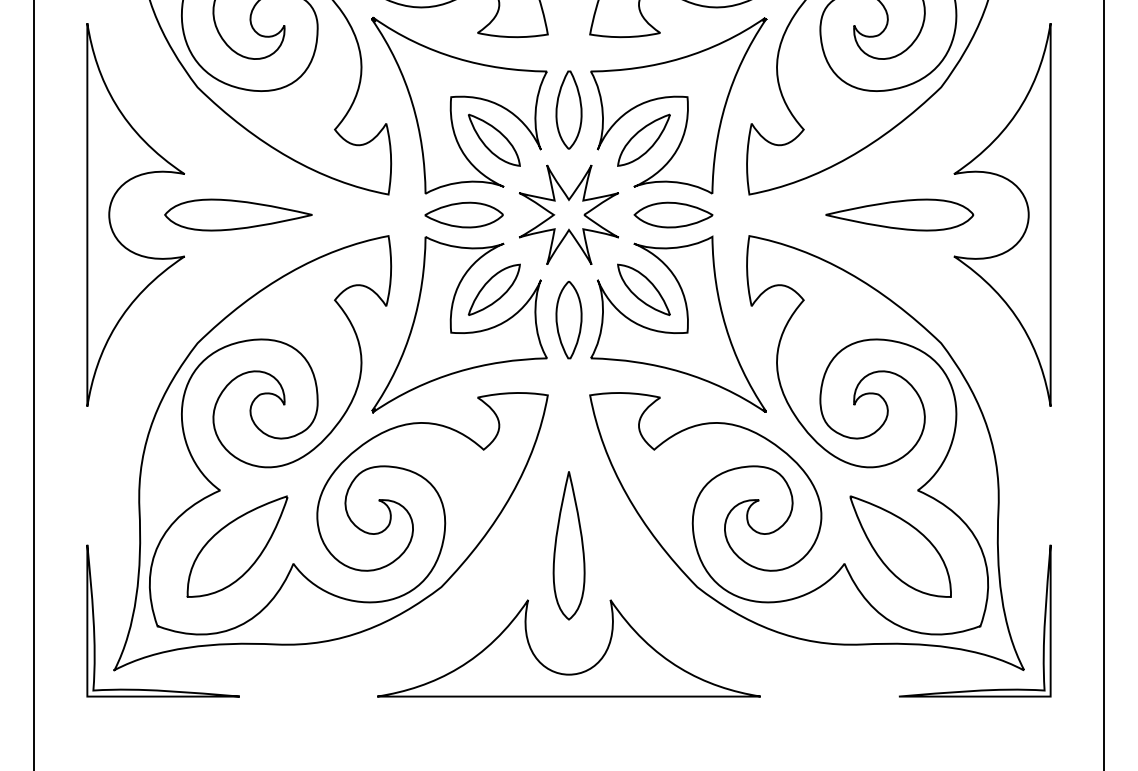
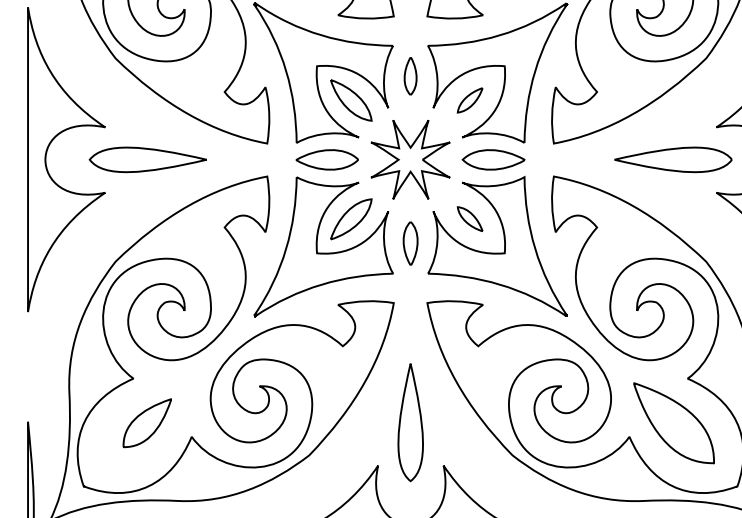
part: (568, 109) -> (410, 76), size x0.6
part: (643, 139) -> (469, 99), size x0.6
part: (643, 289) -> (469, 218), size x0.6
part: (568, 320) -> (410, 243), size x0.7
part: (237, 546) -> (147, 423), size x0.6

